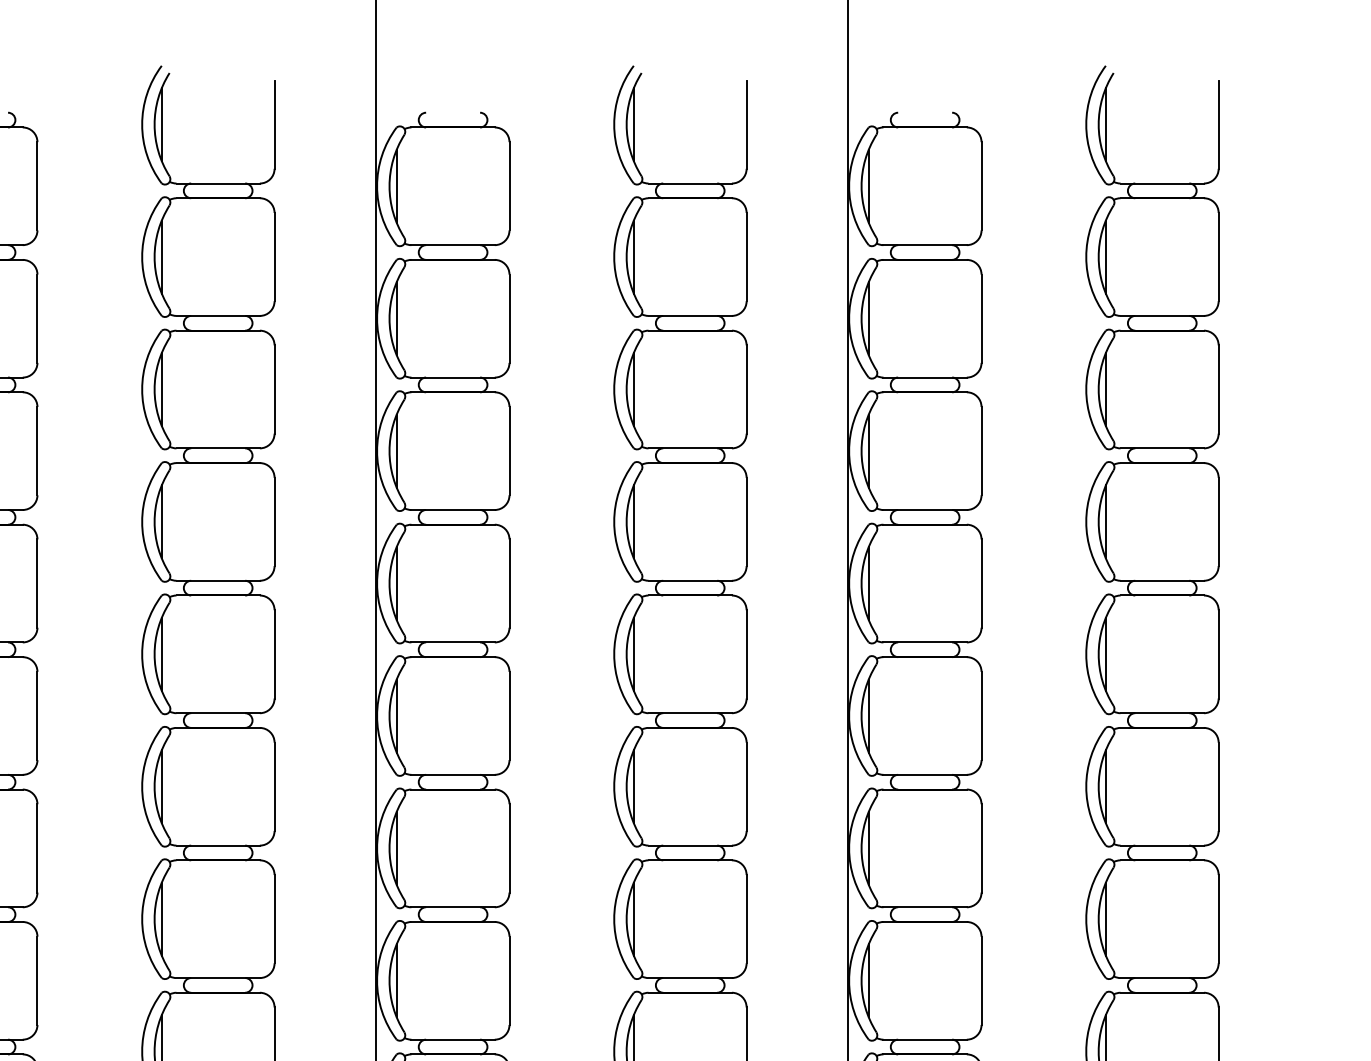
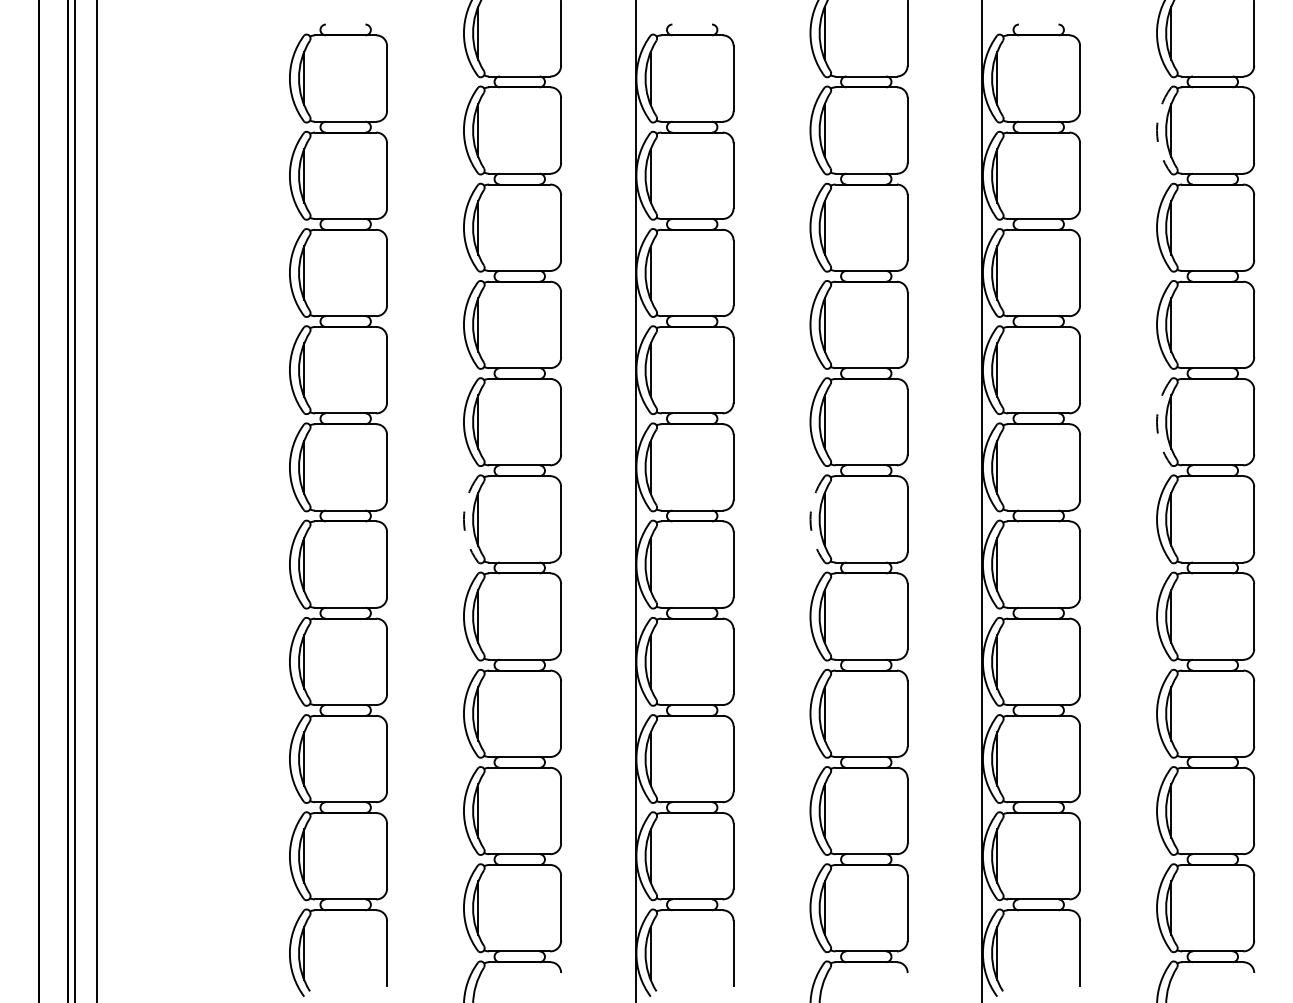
arc: (1086, 257) -> (1157, 130), solid -> dashed
arc: (1086, 654) -> (1157, 422), solid -> dashed
arc: (141, 786) -> (463, 519), solid -> dashed
arc: (614, 786) -> (810, 519), solid -> dashed

